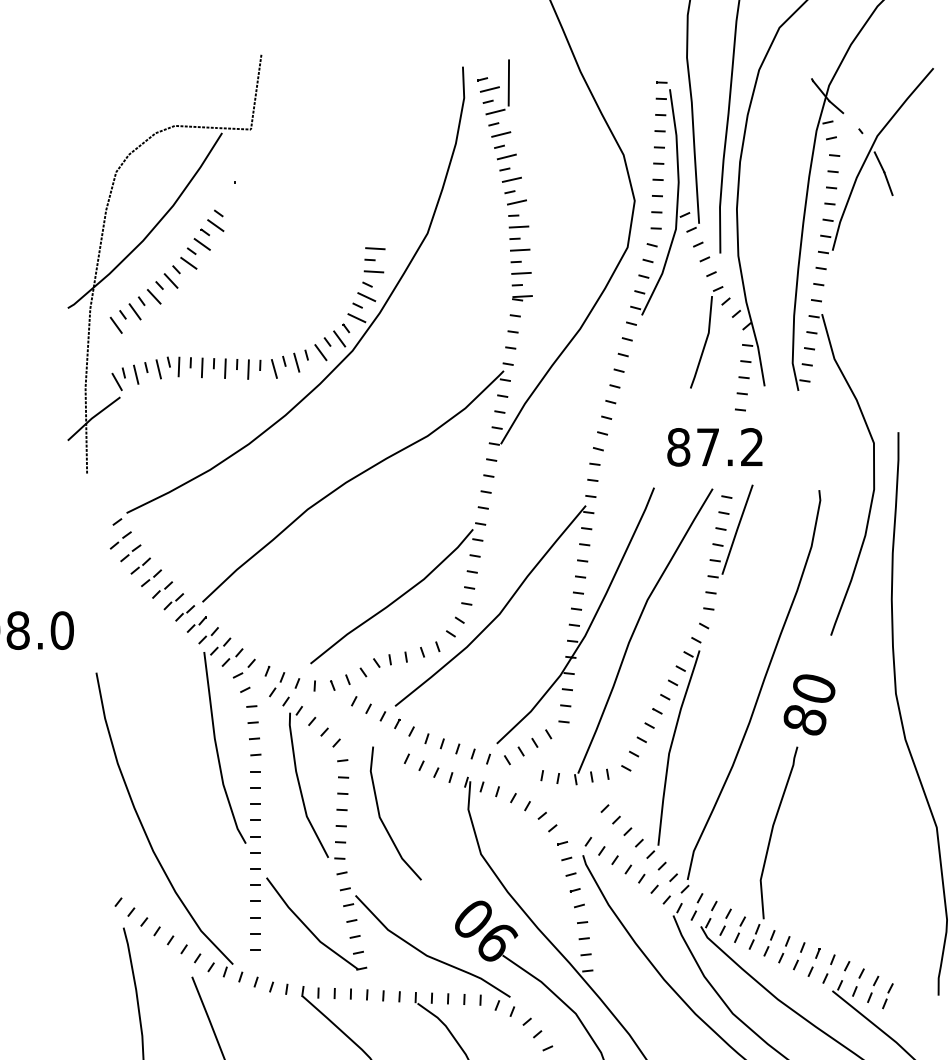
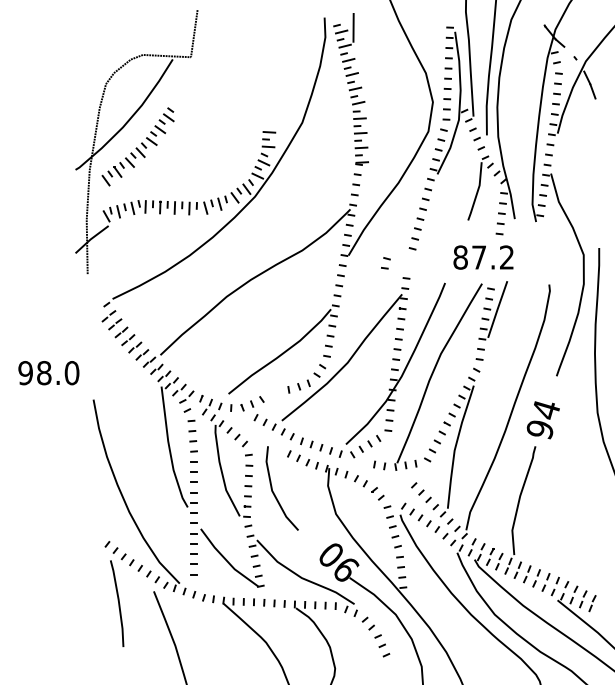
part: (595, 456) -> (385, 263), moved
part: (381, 659) -> (273, 391), removed
text: (810, 704) -> (543, 419), 80 -> 94

